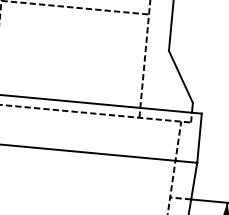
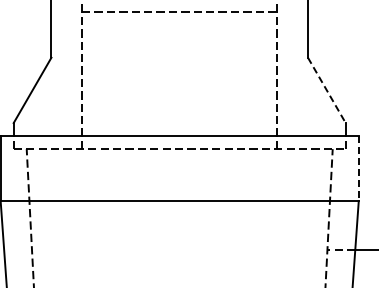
line: (180, 76) -> (326, 90), solid -> dashed
line: (199, 138) -> (358, 168), solid -> dashed

